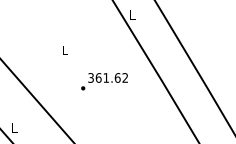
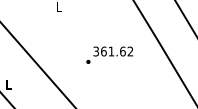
text: (104, 81) -> (109, 55), moved

